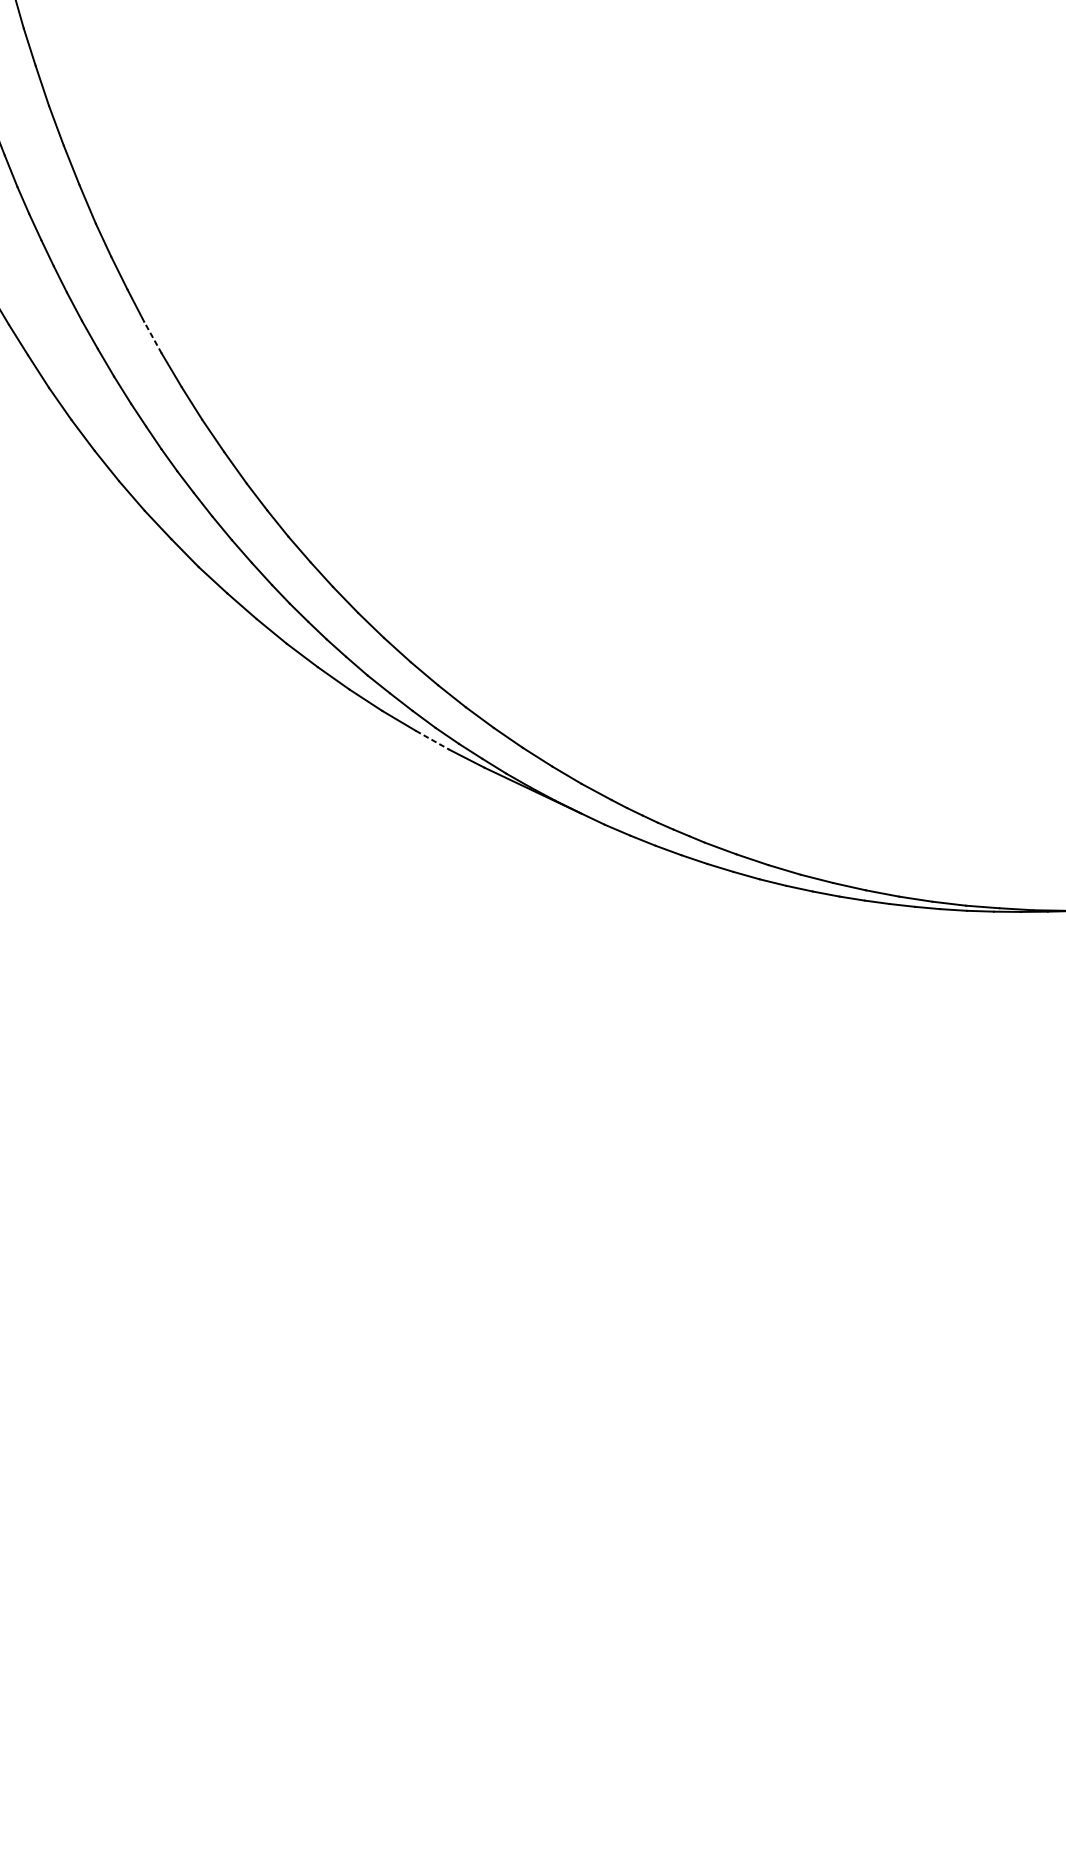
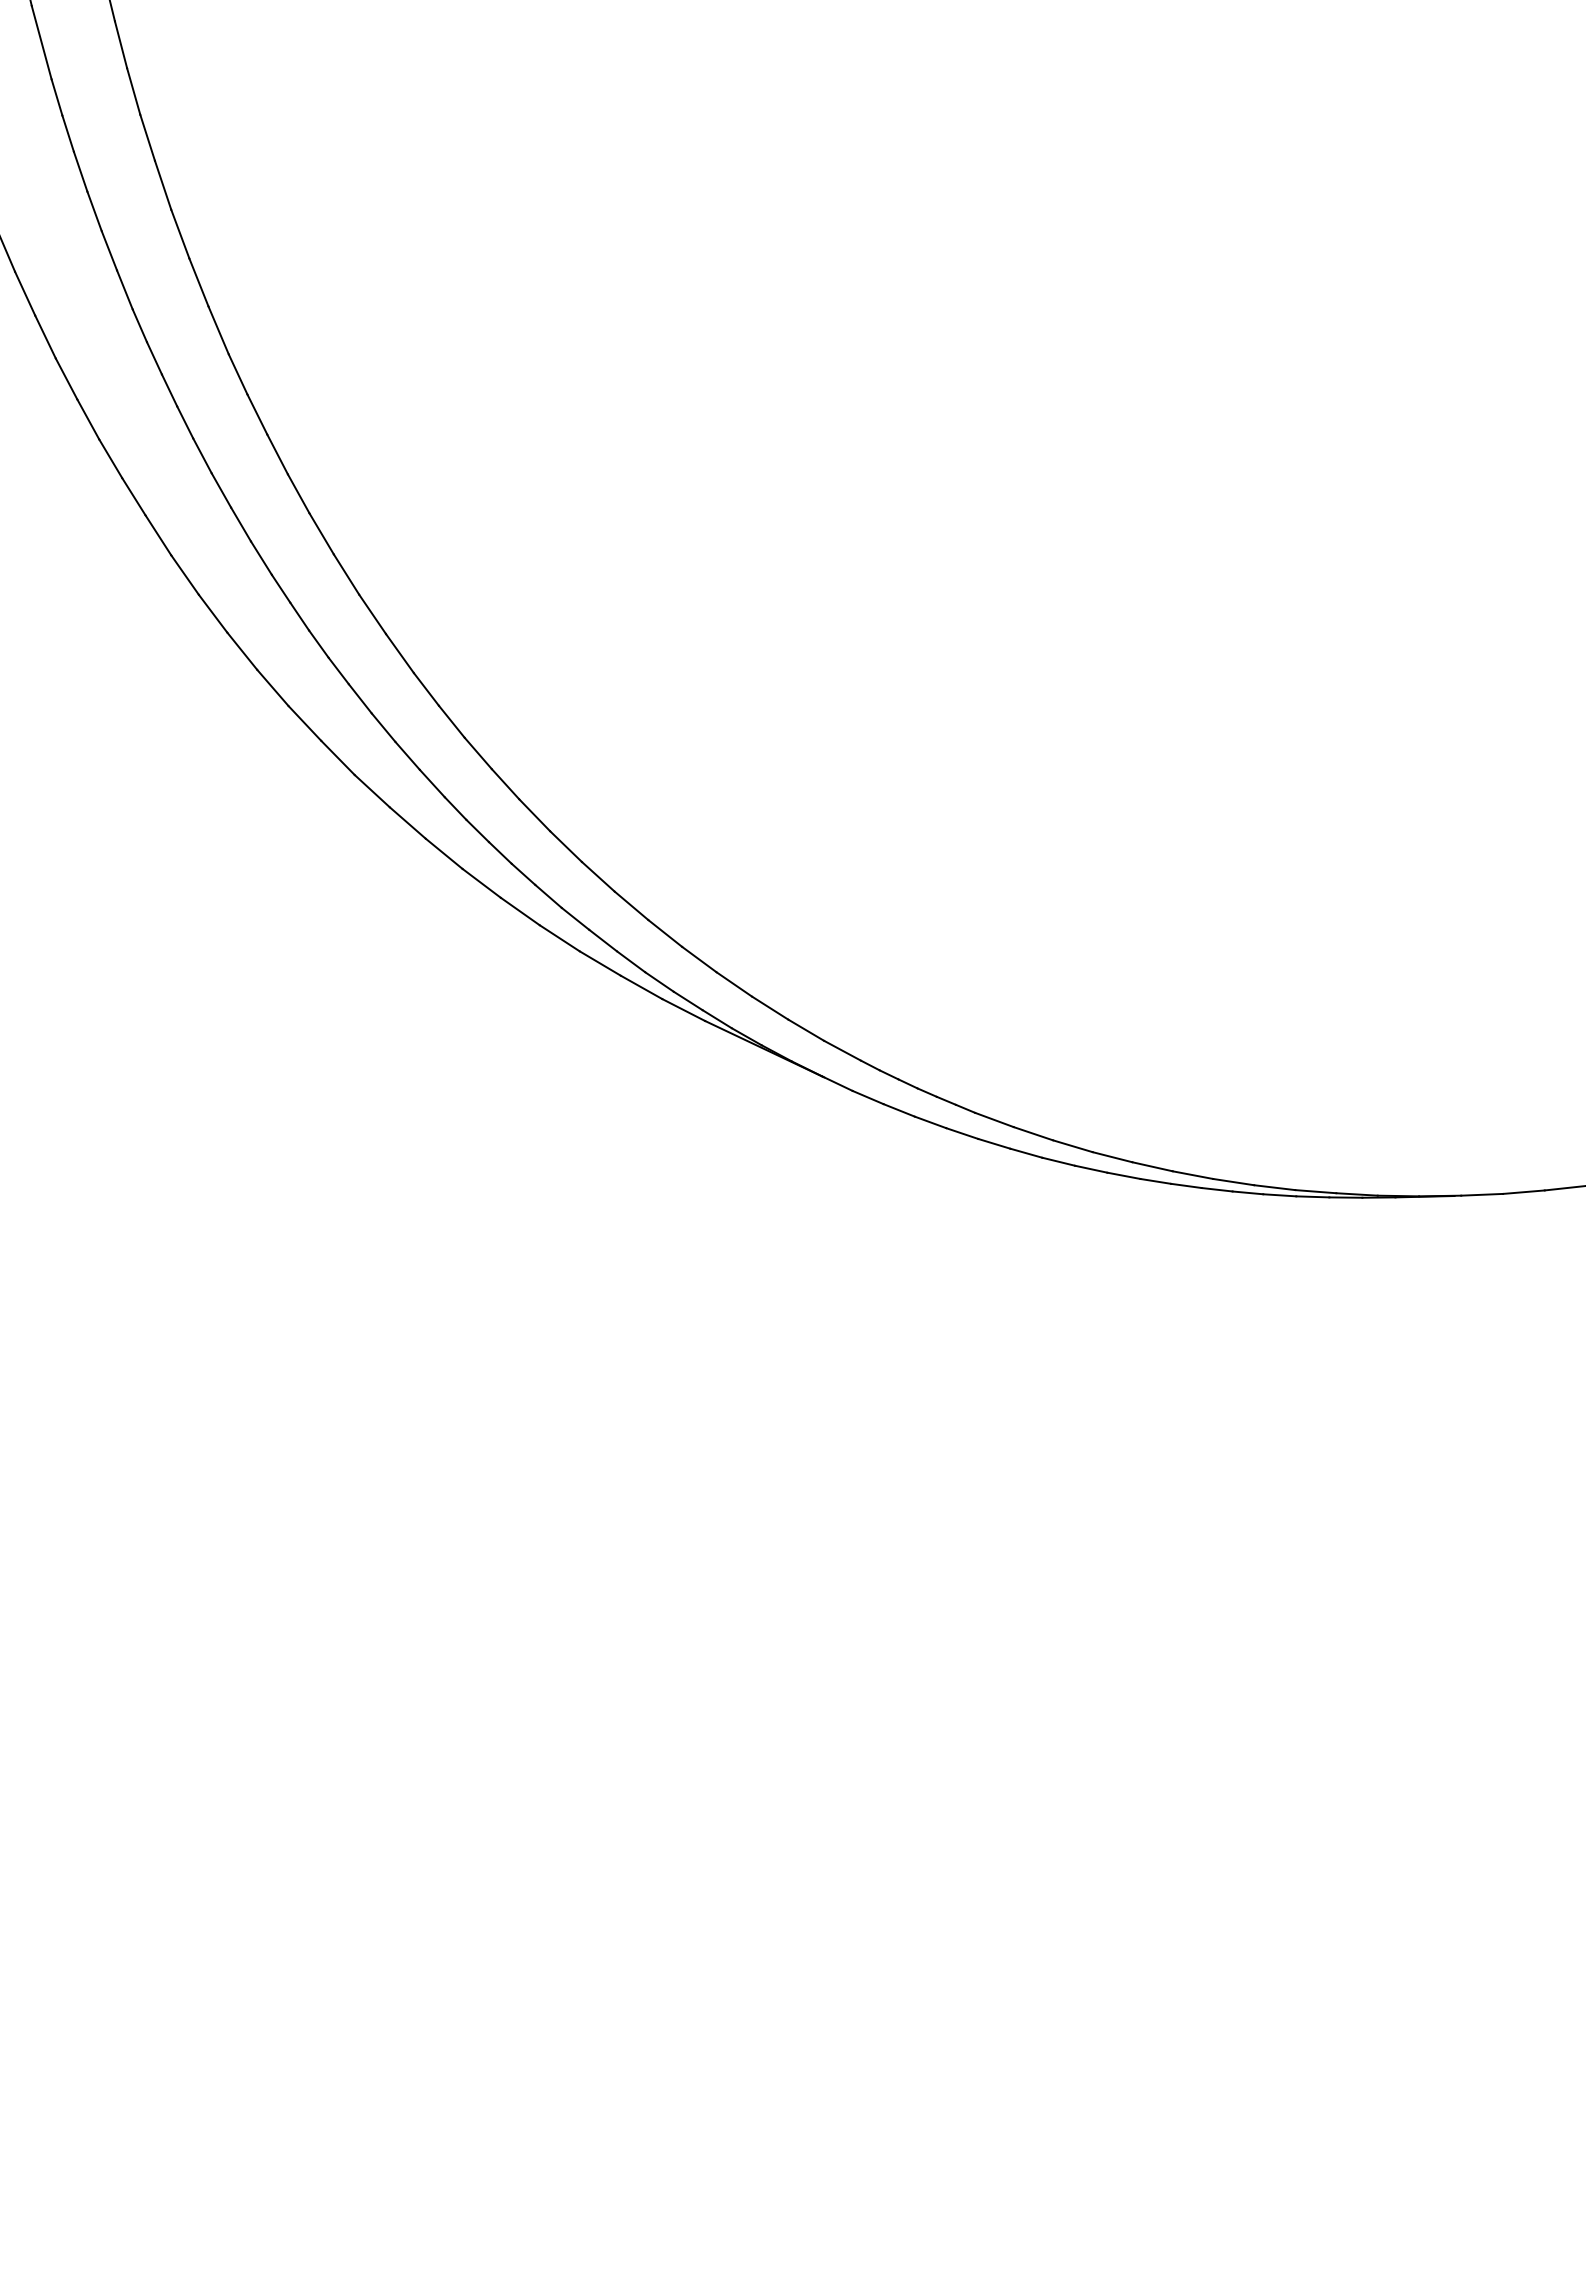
line: (152, 337) -> (298, 493), dashed -> solid
line: (432, 740) -> (641, 987), dashed -> solid

